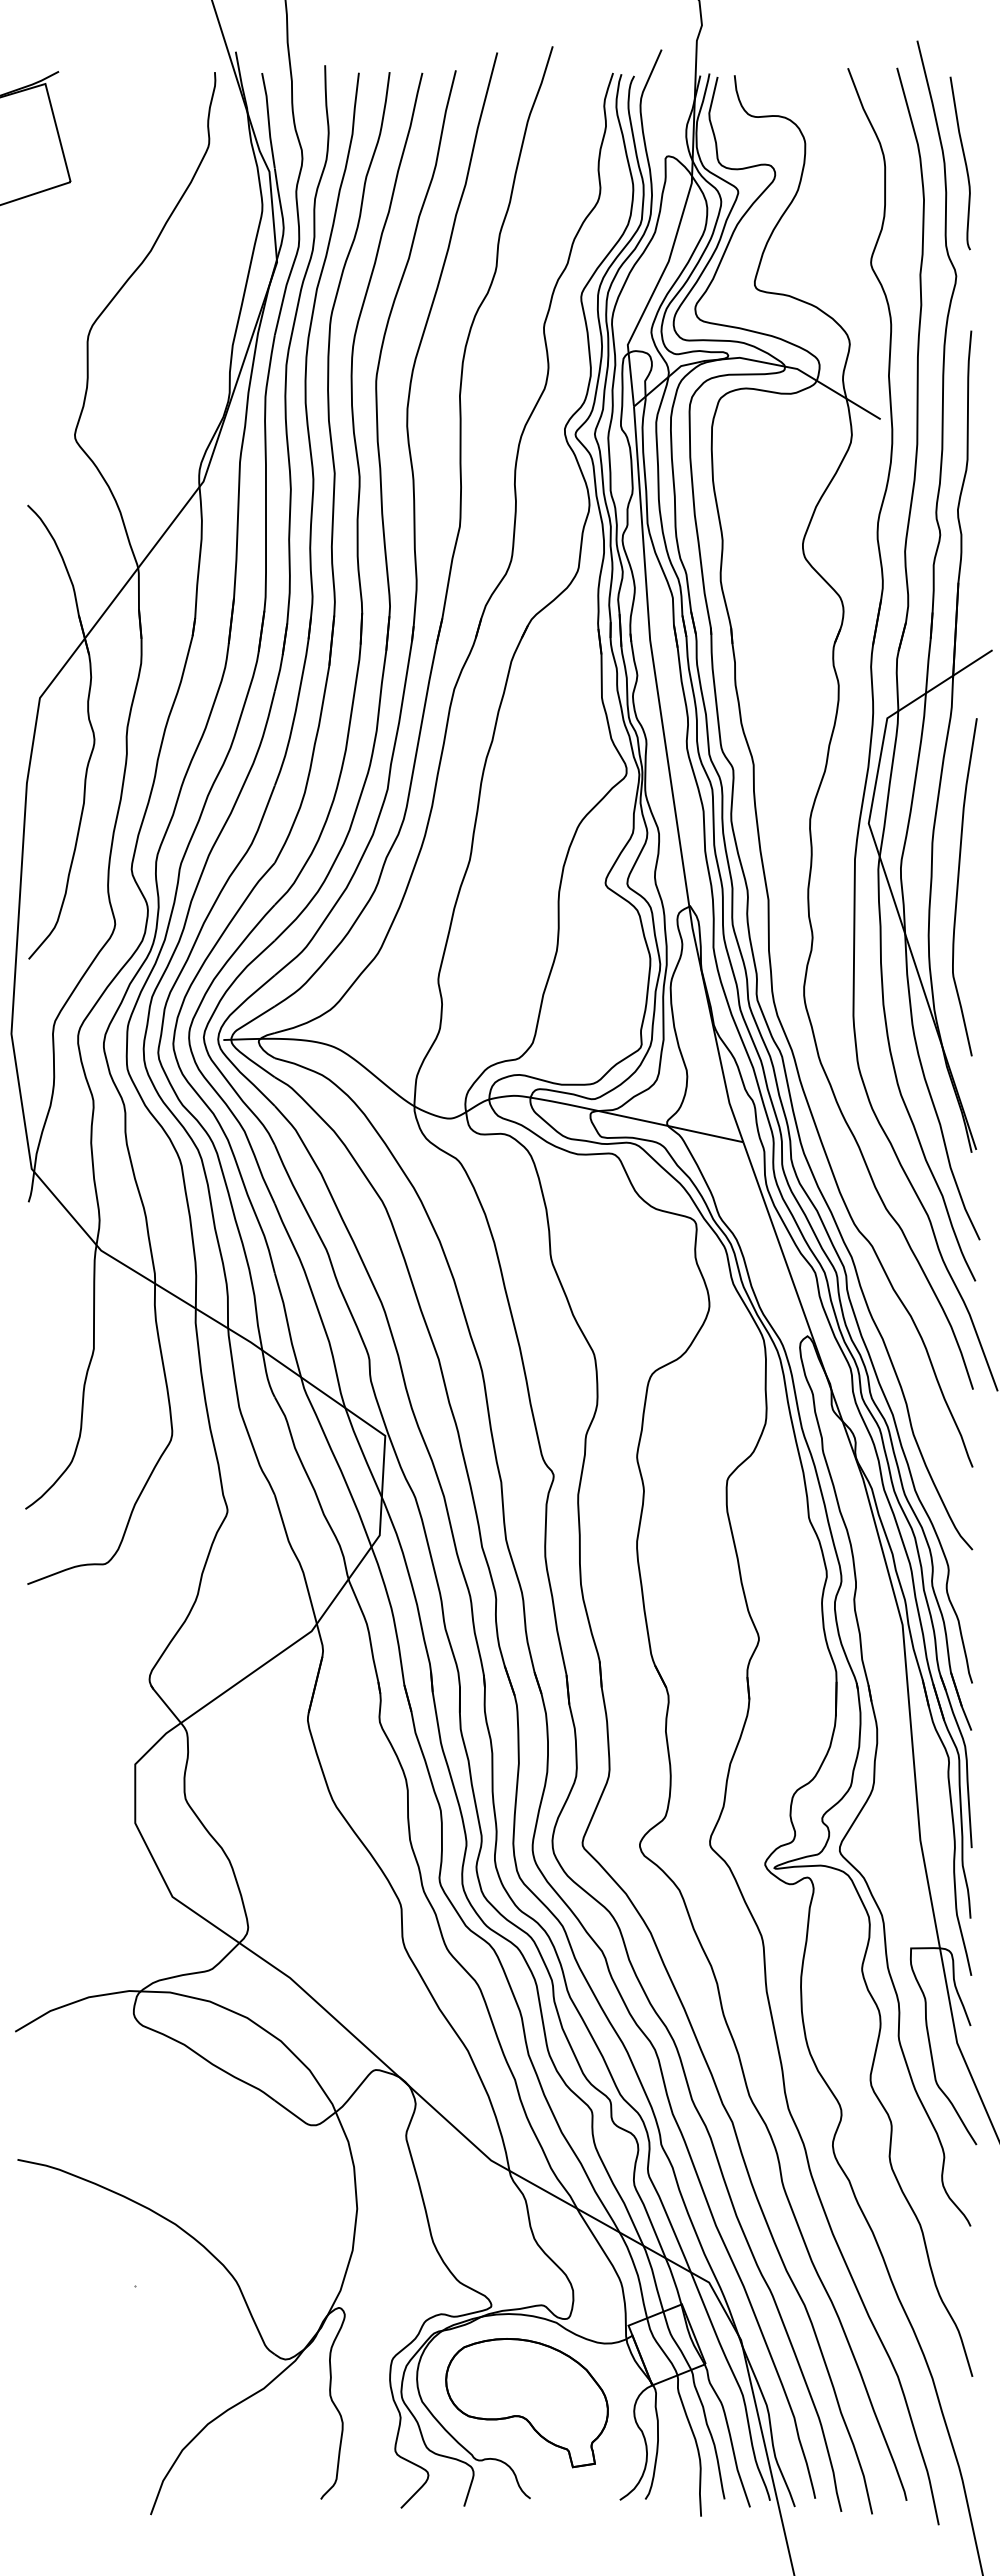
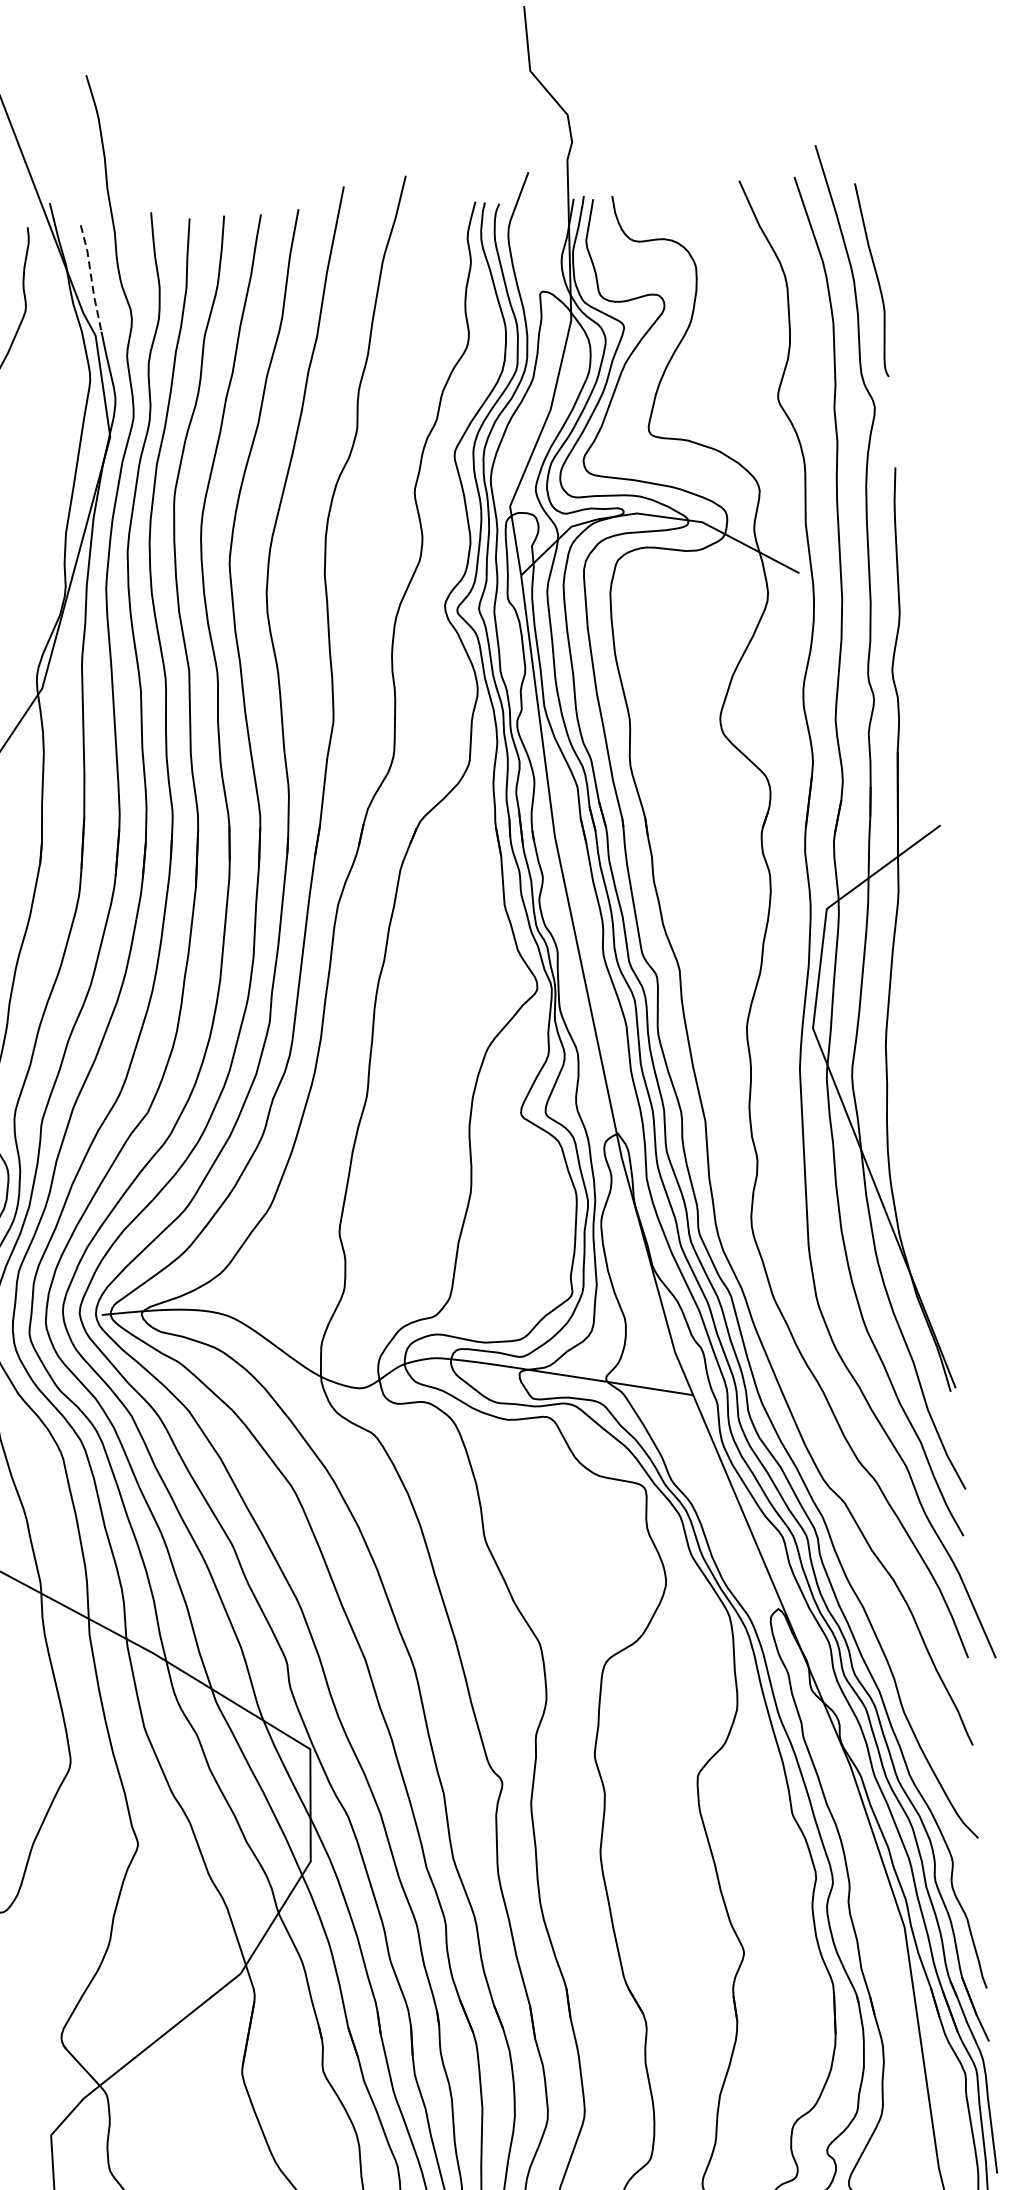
line: (268, 120) -> (91, 278), solid -> dashed
curve: (958, 887) -> (918, 1094), removed

